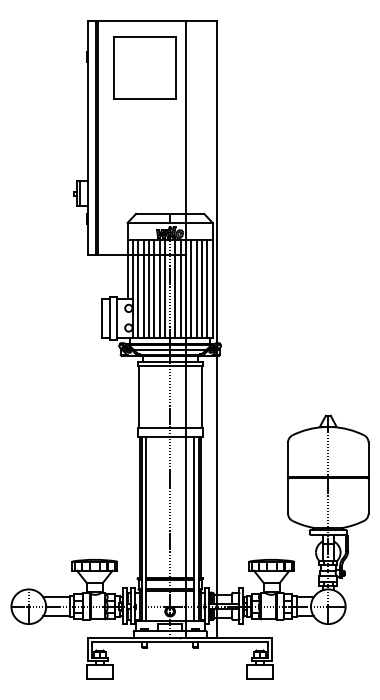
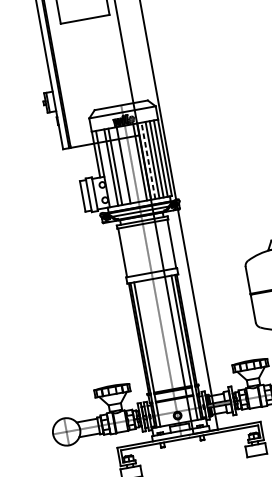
line: (138, 288) -> (107, 168), removed
line: (154, 288) -> (119, 165), removed
line: (164, 288) -> (127, 164), removed
line: (175, 288) -> (136, 162), removed
line: (191, 288) -> (148, 160), solid -> dashed

